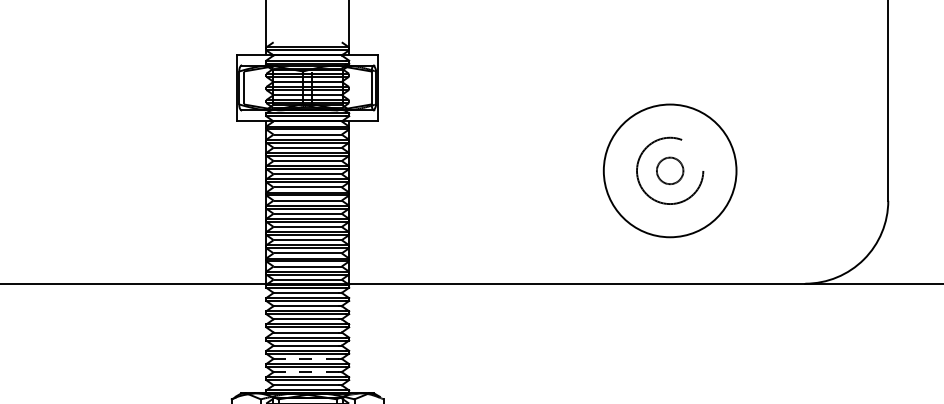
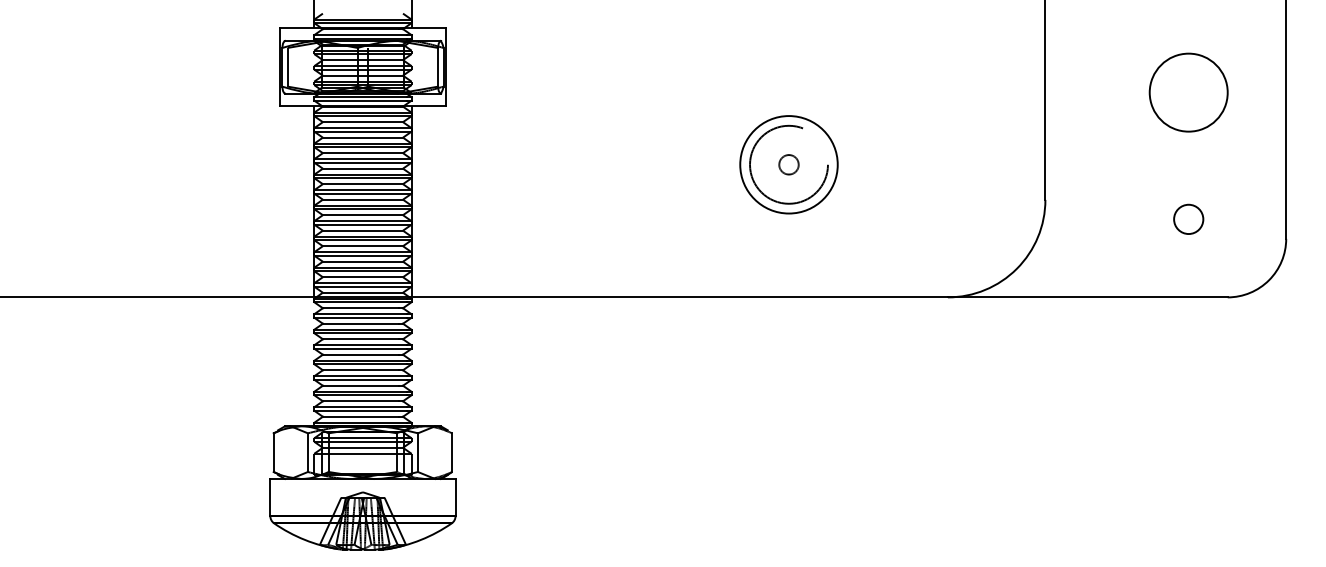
circle: (669, 170) -> (788, 164), size x0.62
circle: (669, 170) -> (788, 164), size x0.62
line: (305, 358) -> (360, 385), dashed -> solid
line: (305, 372) -> (360, 401), dashed -> solid

